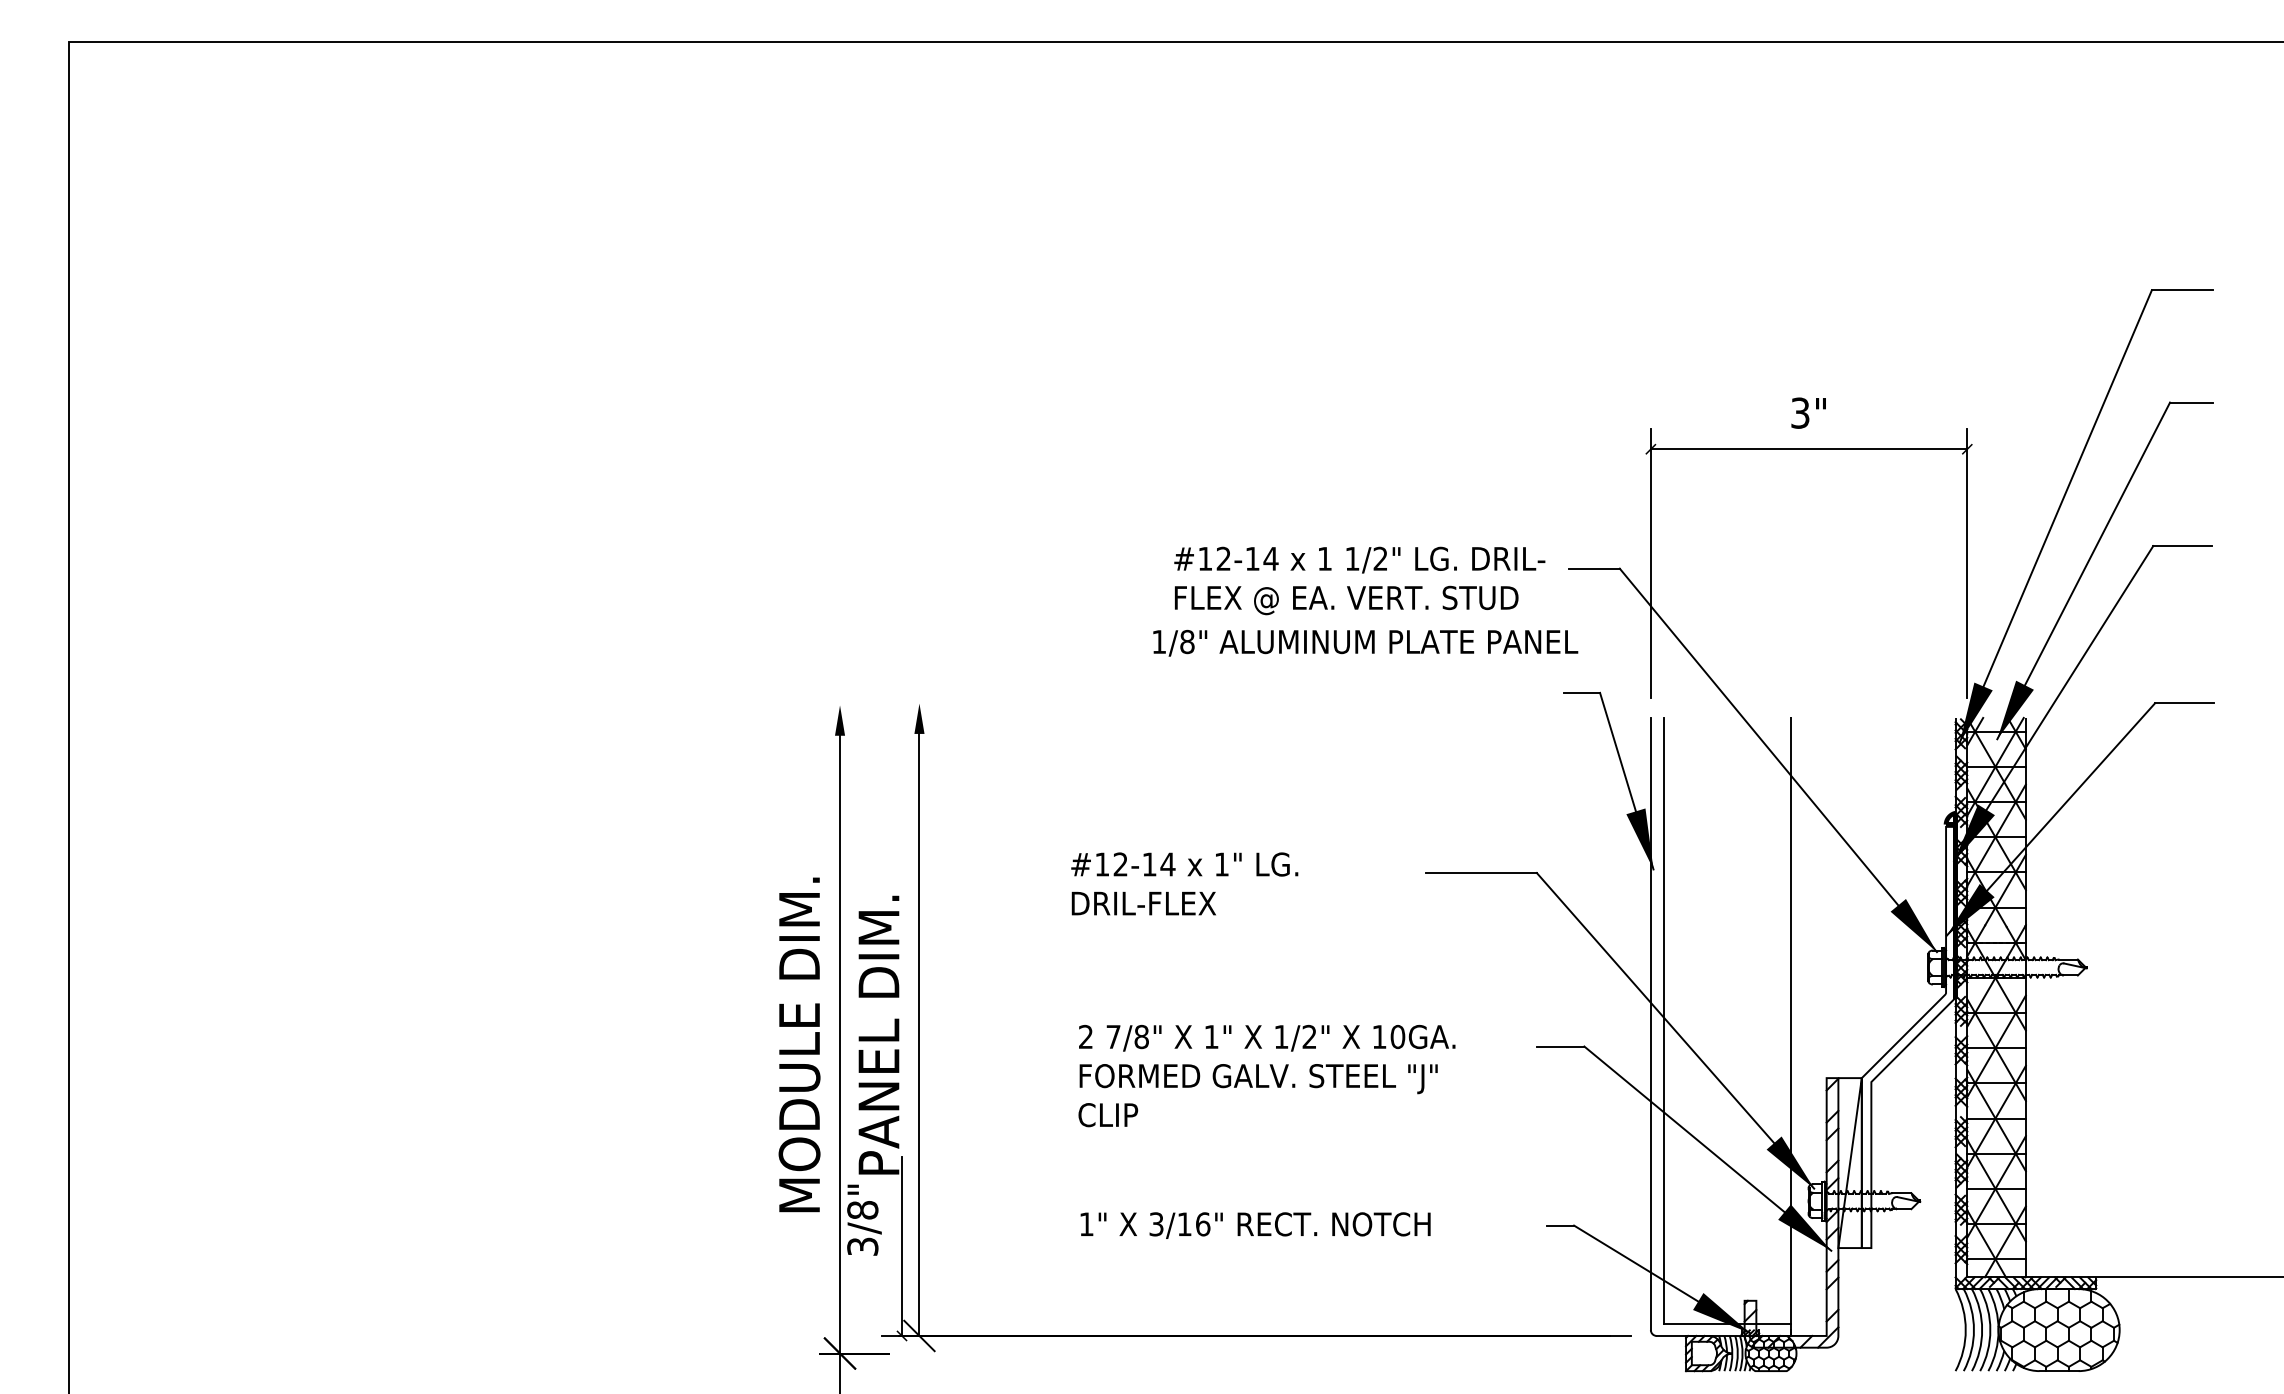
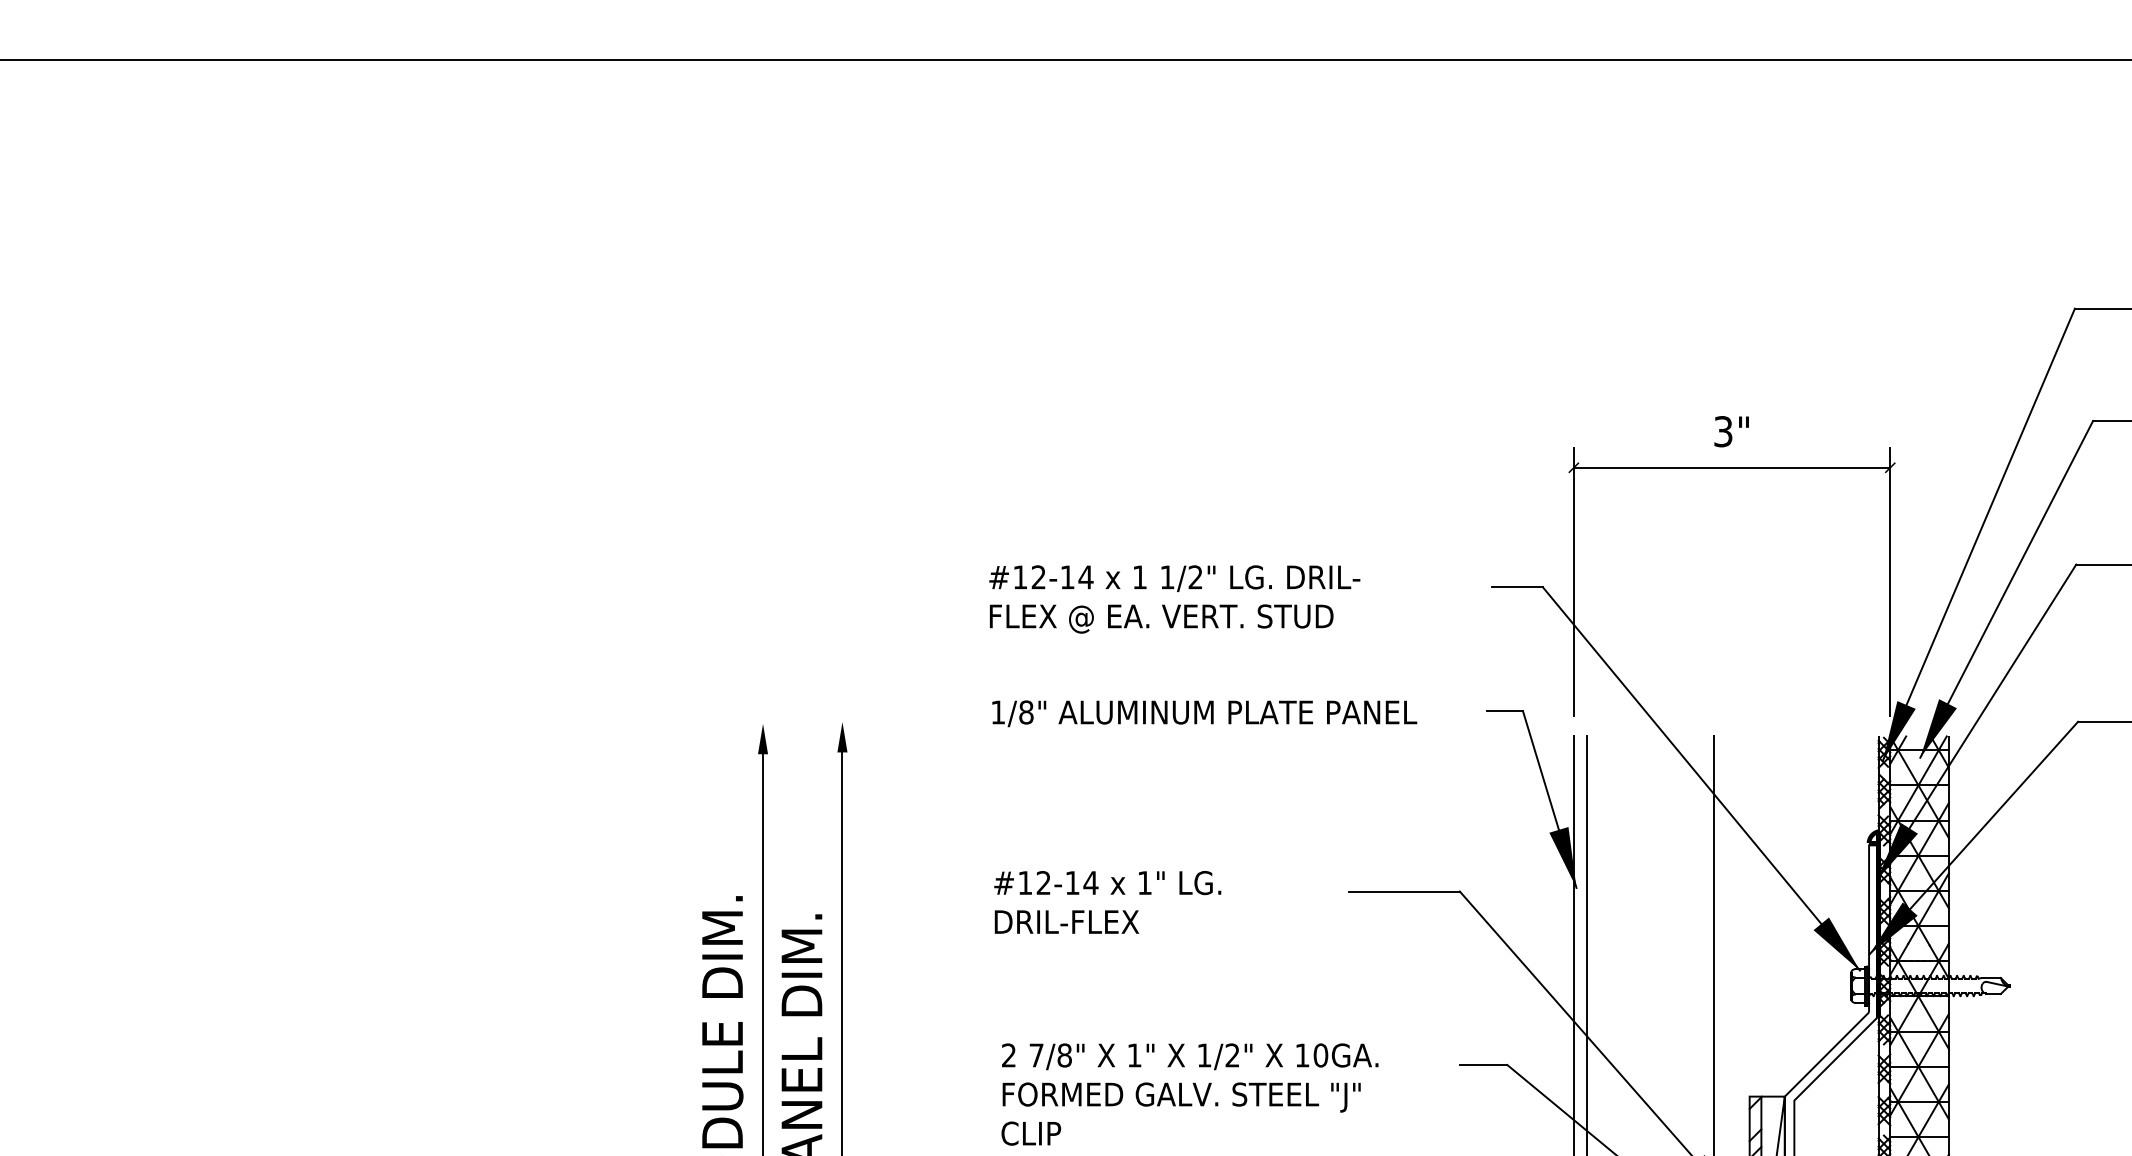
text: (1359, 580) -> (1174, 599), moved
text: (1365, 642) -> (1204, 713), moved

